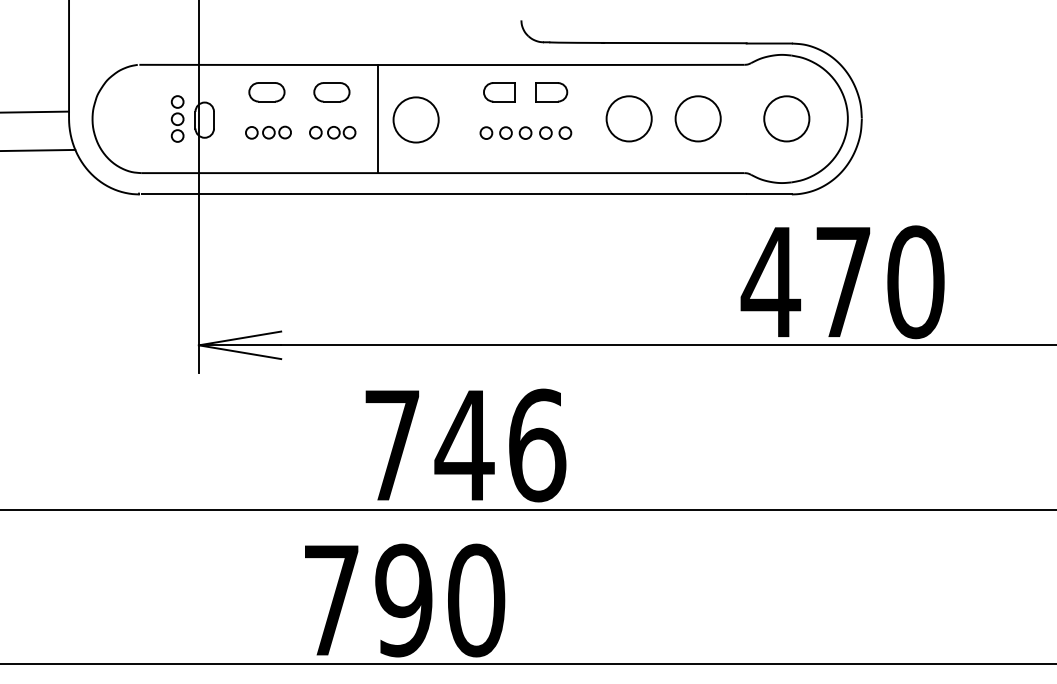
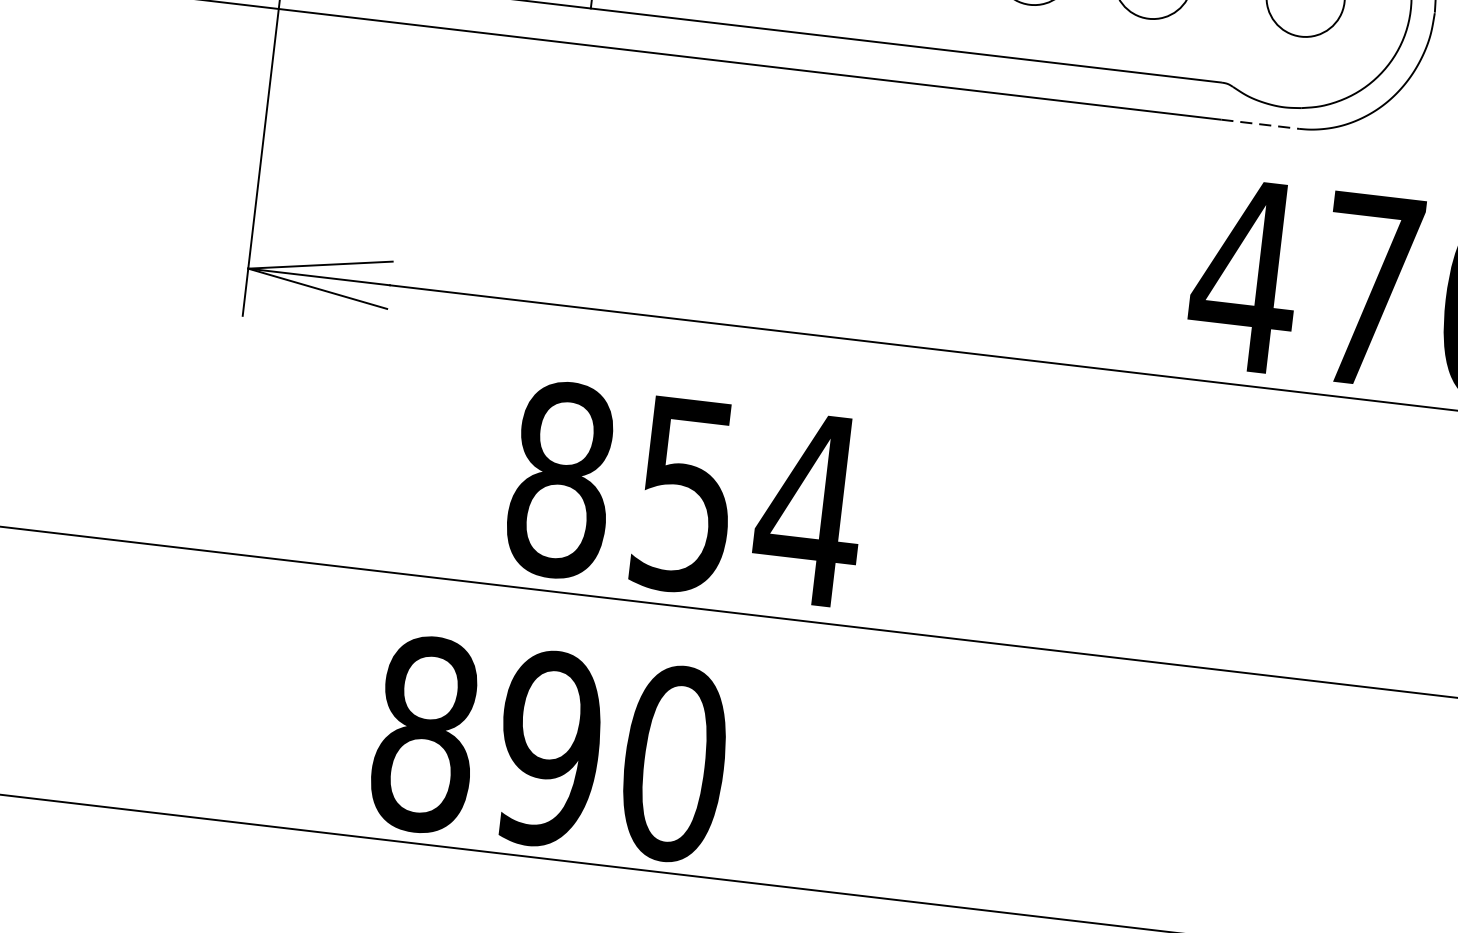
line: (769, 194) -> (1260, 124), solid -> dashed
text: (465, 445) -> (686, 494), 746 -> 854
text: (331, 600) -> (424, 734), 790 -> 890

